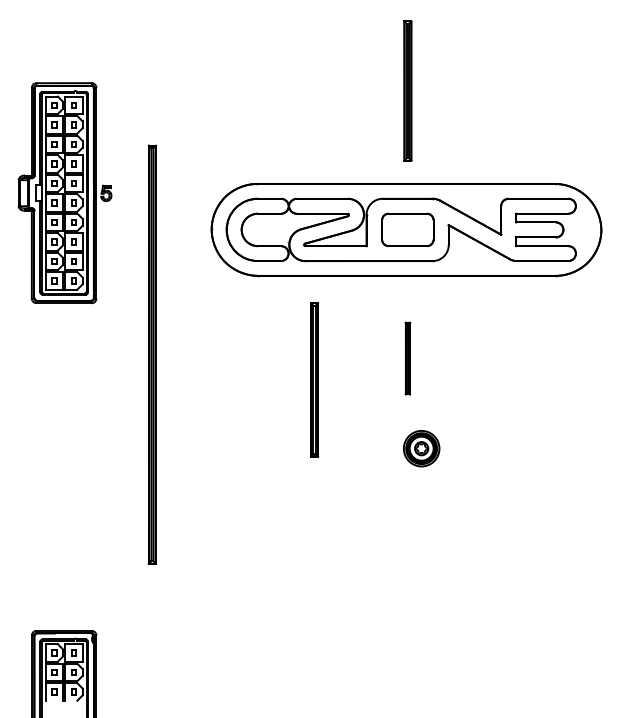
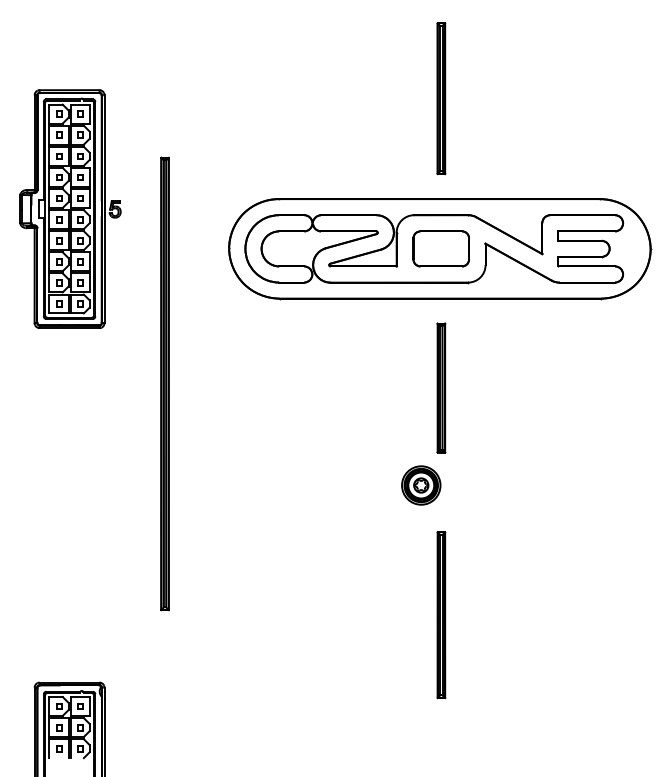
part: (407, 358) -> (441, 387), size x1.67
part: (314, 380) -> (441, 615), moved
part: (421, 448) -> (421, 485), moved

